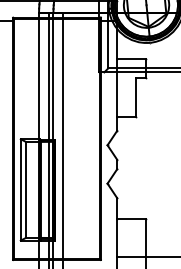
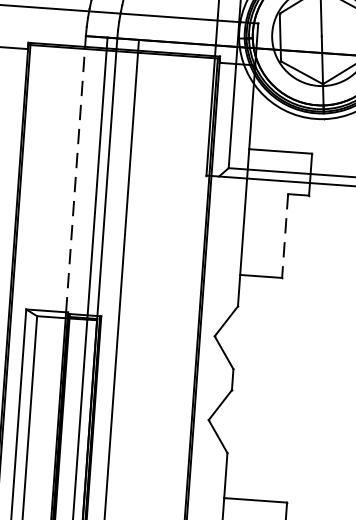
line: (39, 75) -> (77, 173), solid -> dashed
line: (136, 97) -> (285, 236), solid -> dashed

